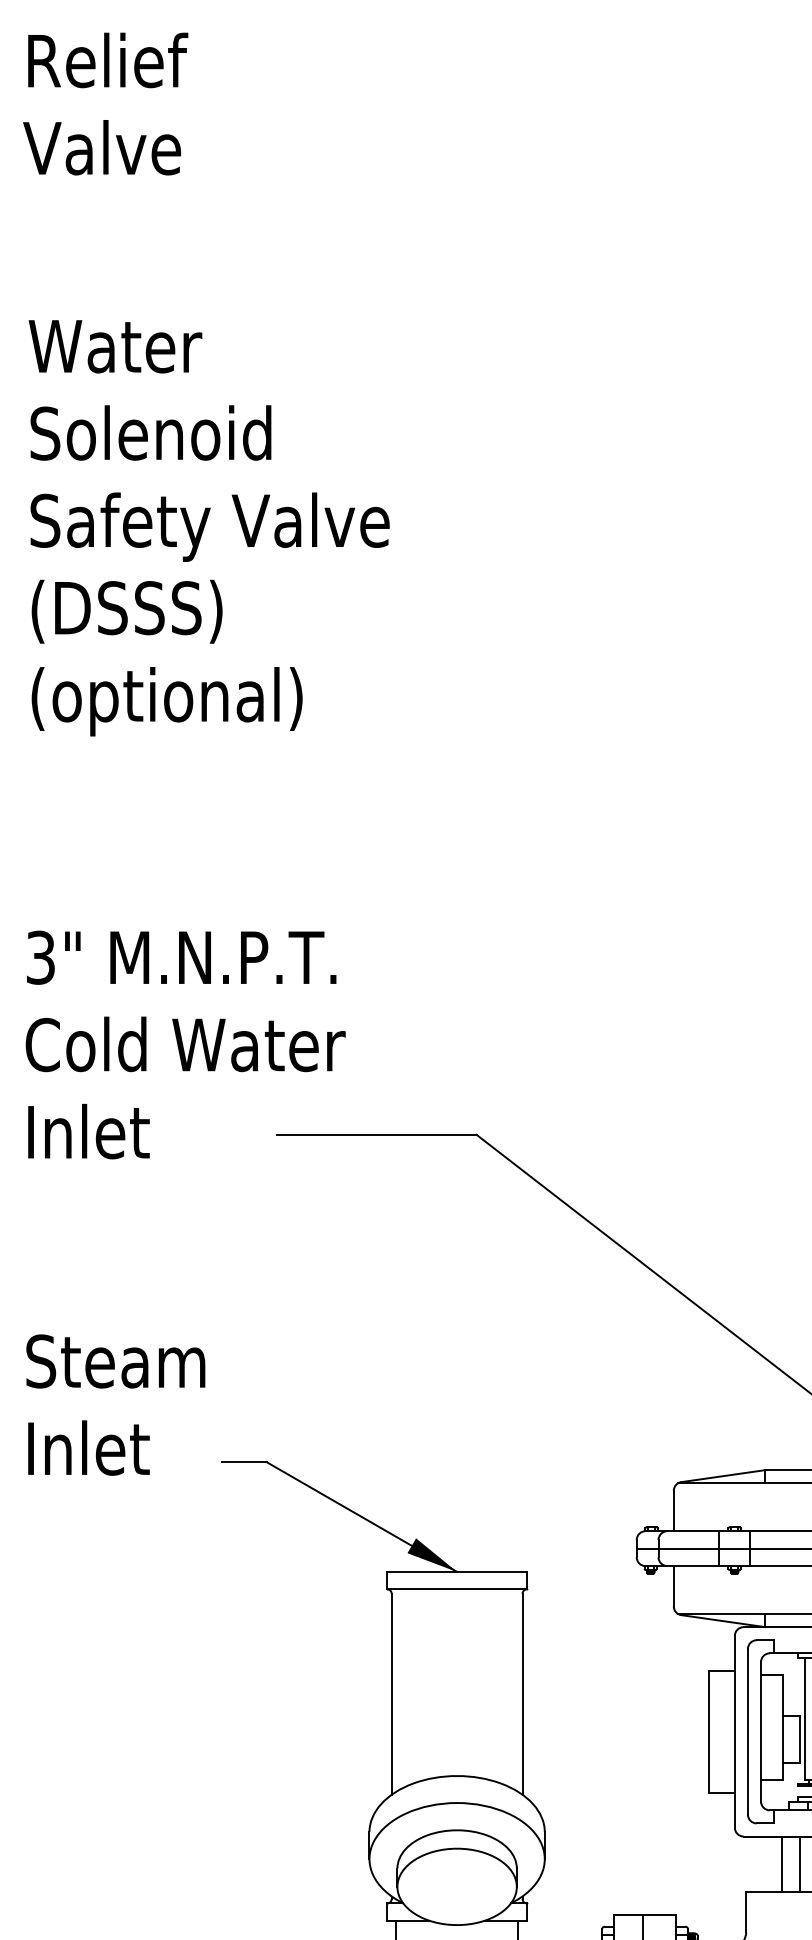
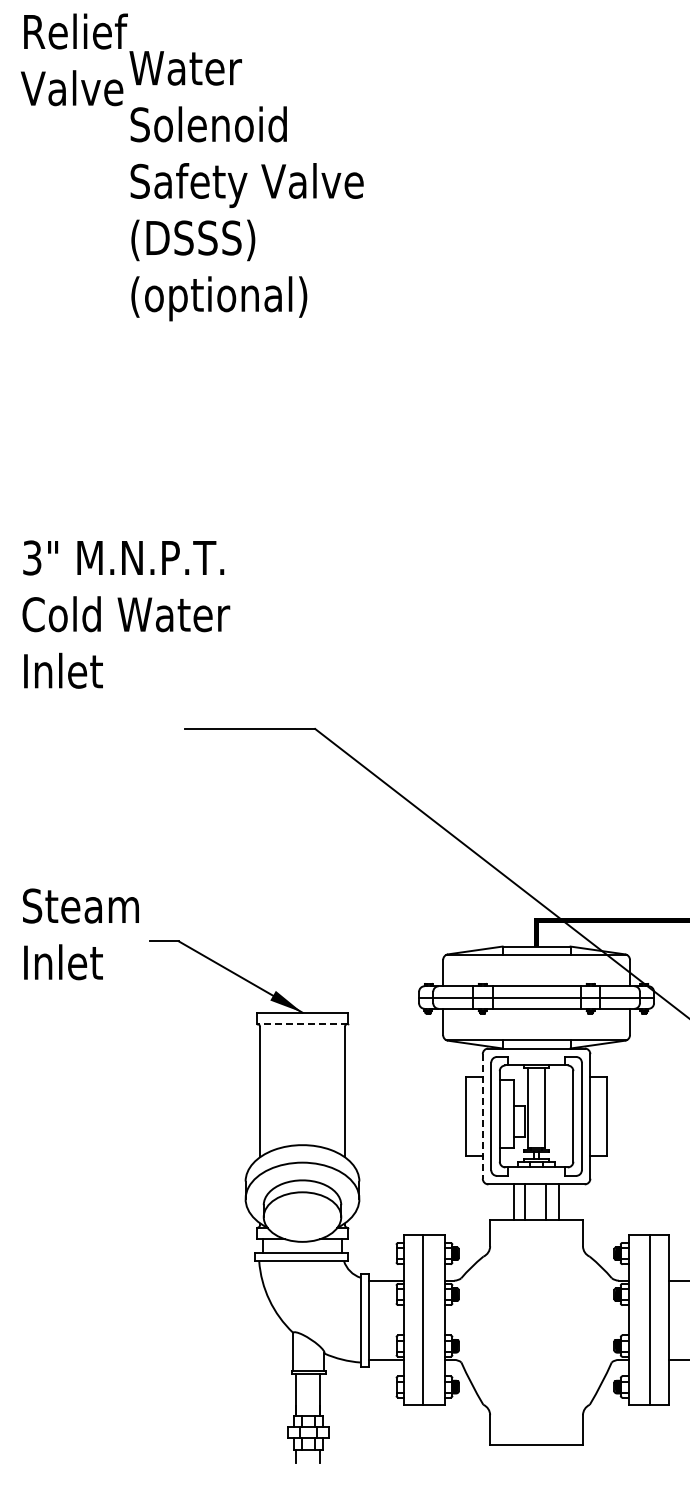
text: (209, 528) -> (246, 186), moved
text: (185, 1044) -> (126, 614), moved
text: (115, 1405) -> (80, 934), moved
line: (457, 1588) -> (302, 1023), solid -> dashed
line: (734, 1731) -> (482, 1116), solid -> dashed

